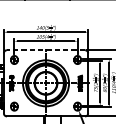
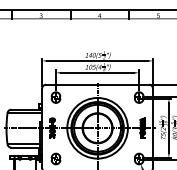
line: (45, 50) -> (97, 84), dashed -> solid

